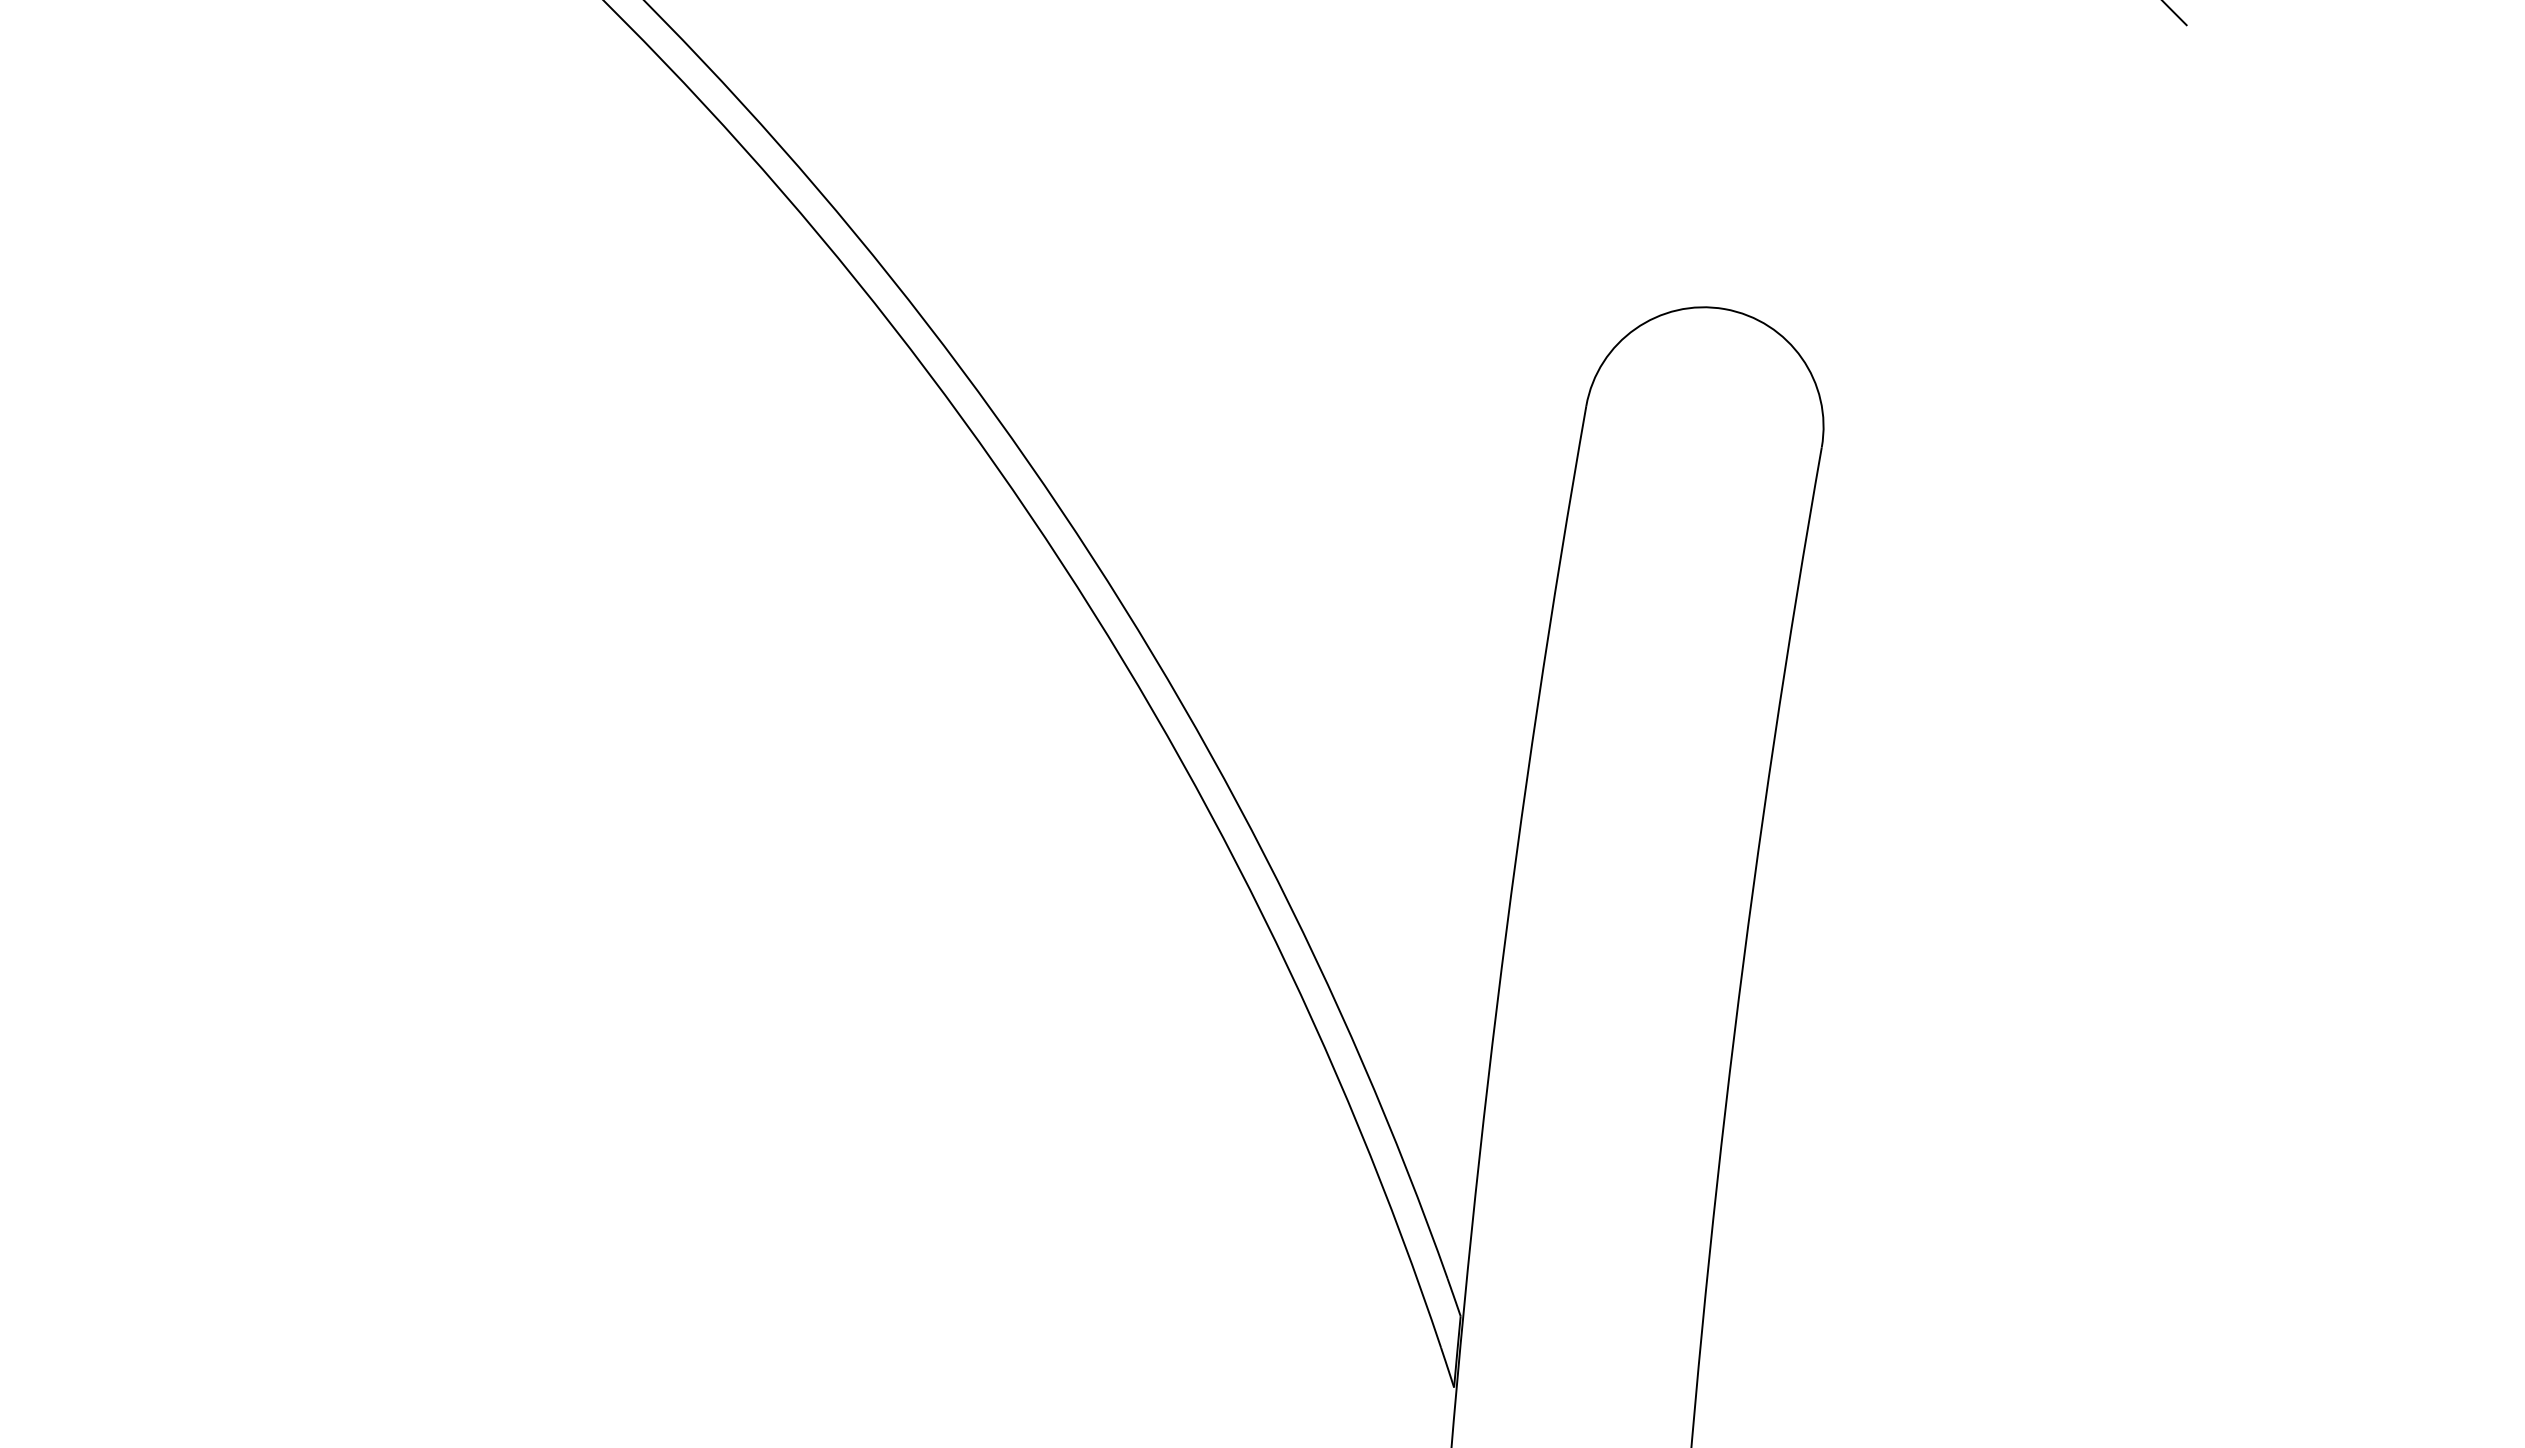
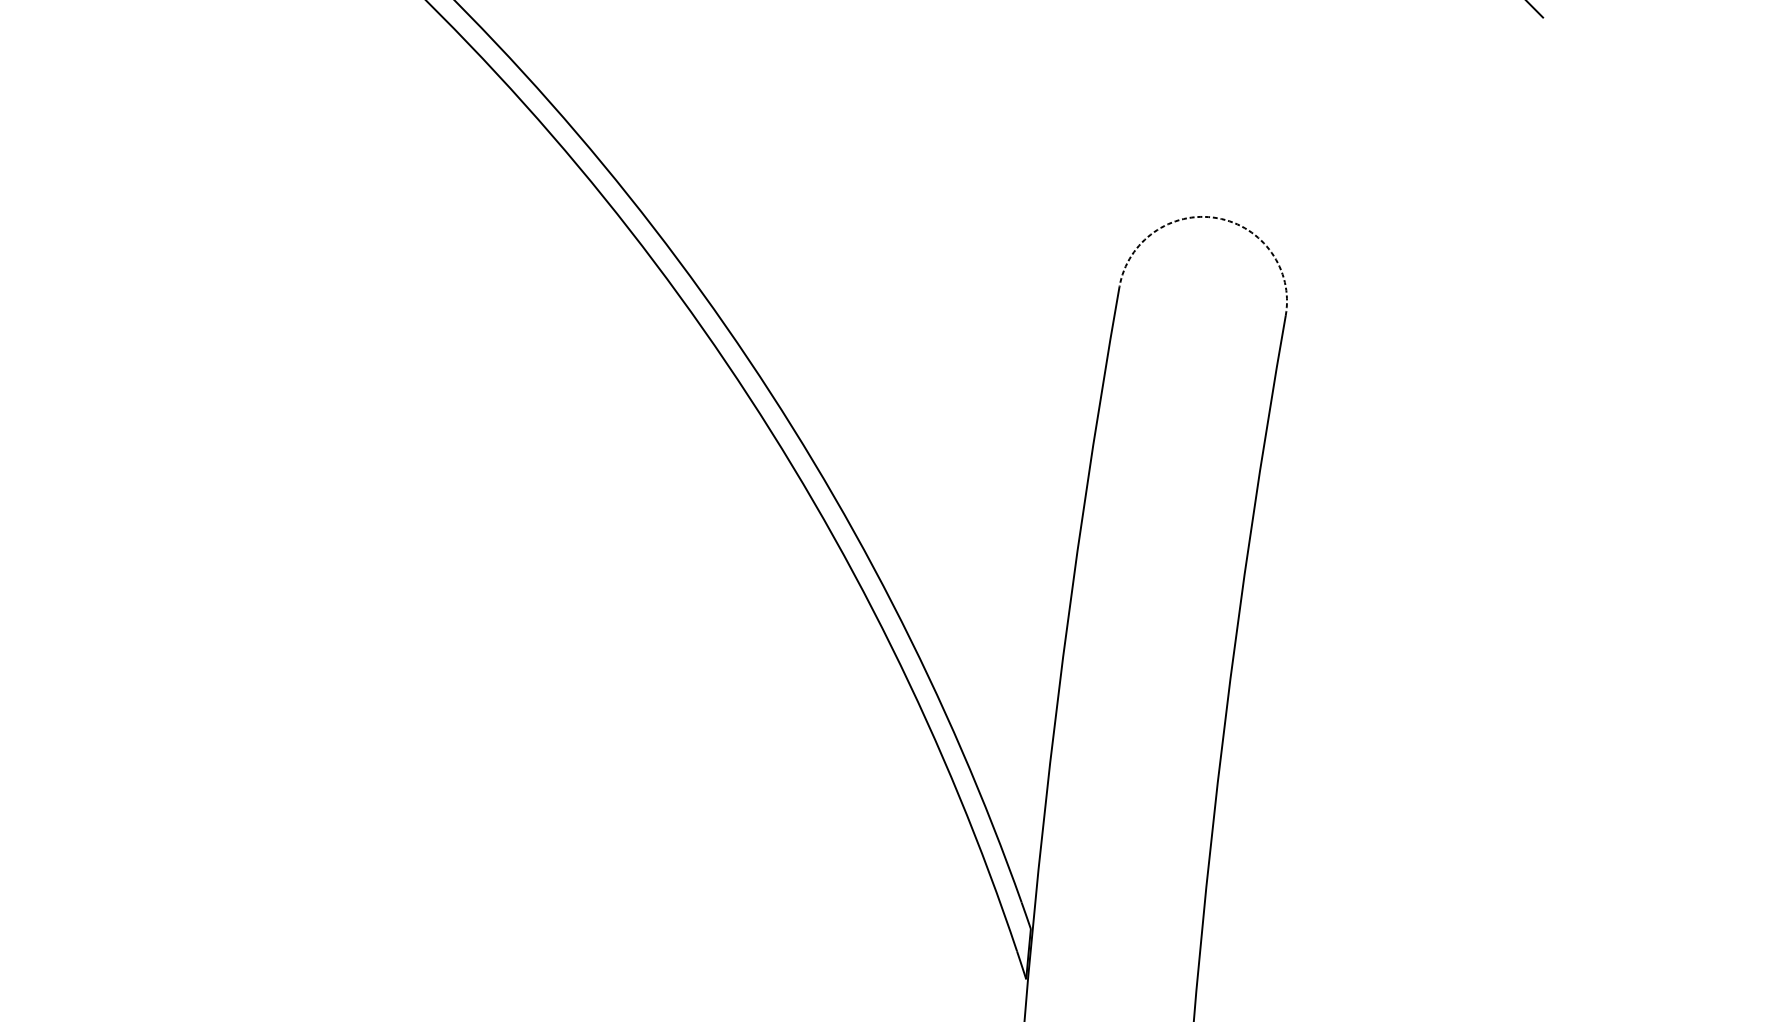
arc: (1724, 309) -> (1217, 218), solid -> dashed

